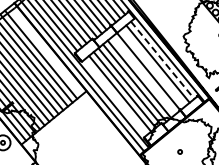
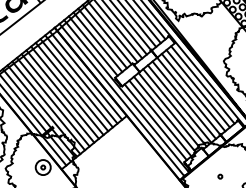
line: (45, 50) -> (85, 75), added
line: (163, 60) -> (203, 85), dashed -> solid
line: (153, 67) -> (193, 92), added
line: (144, 74) -> (184, 99), added
line: (115, 97) -> (155, 122), added

